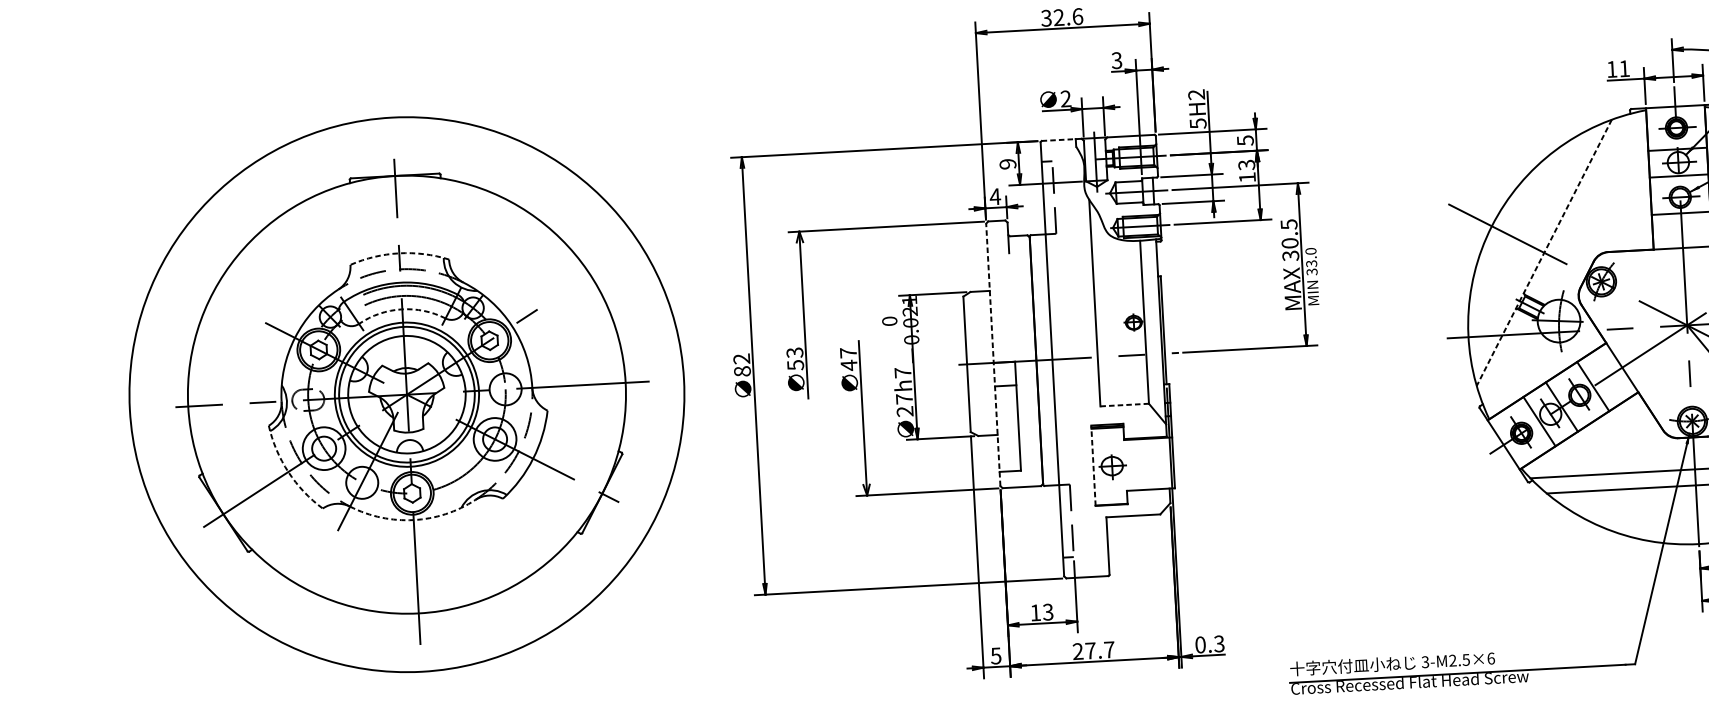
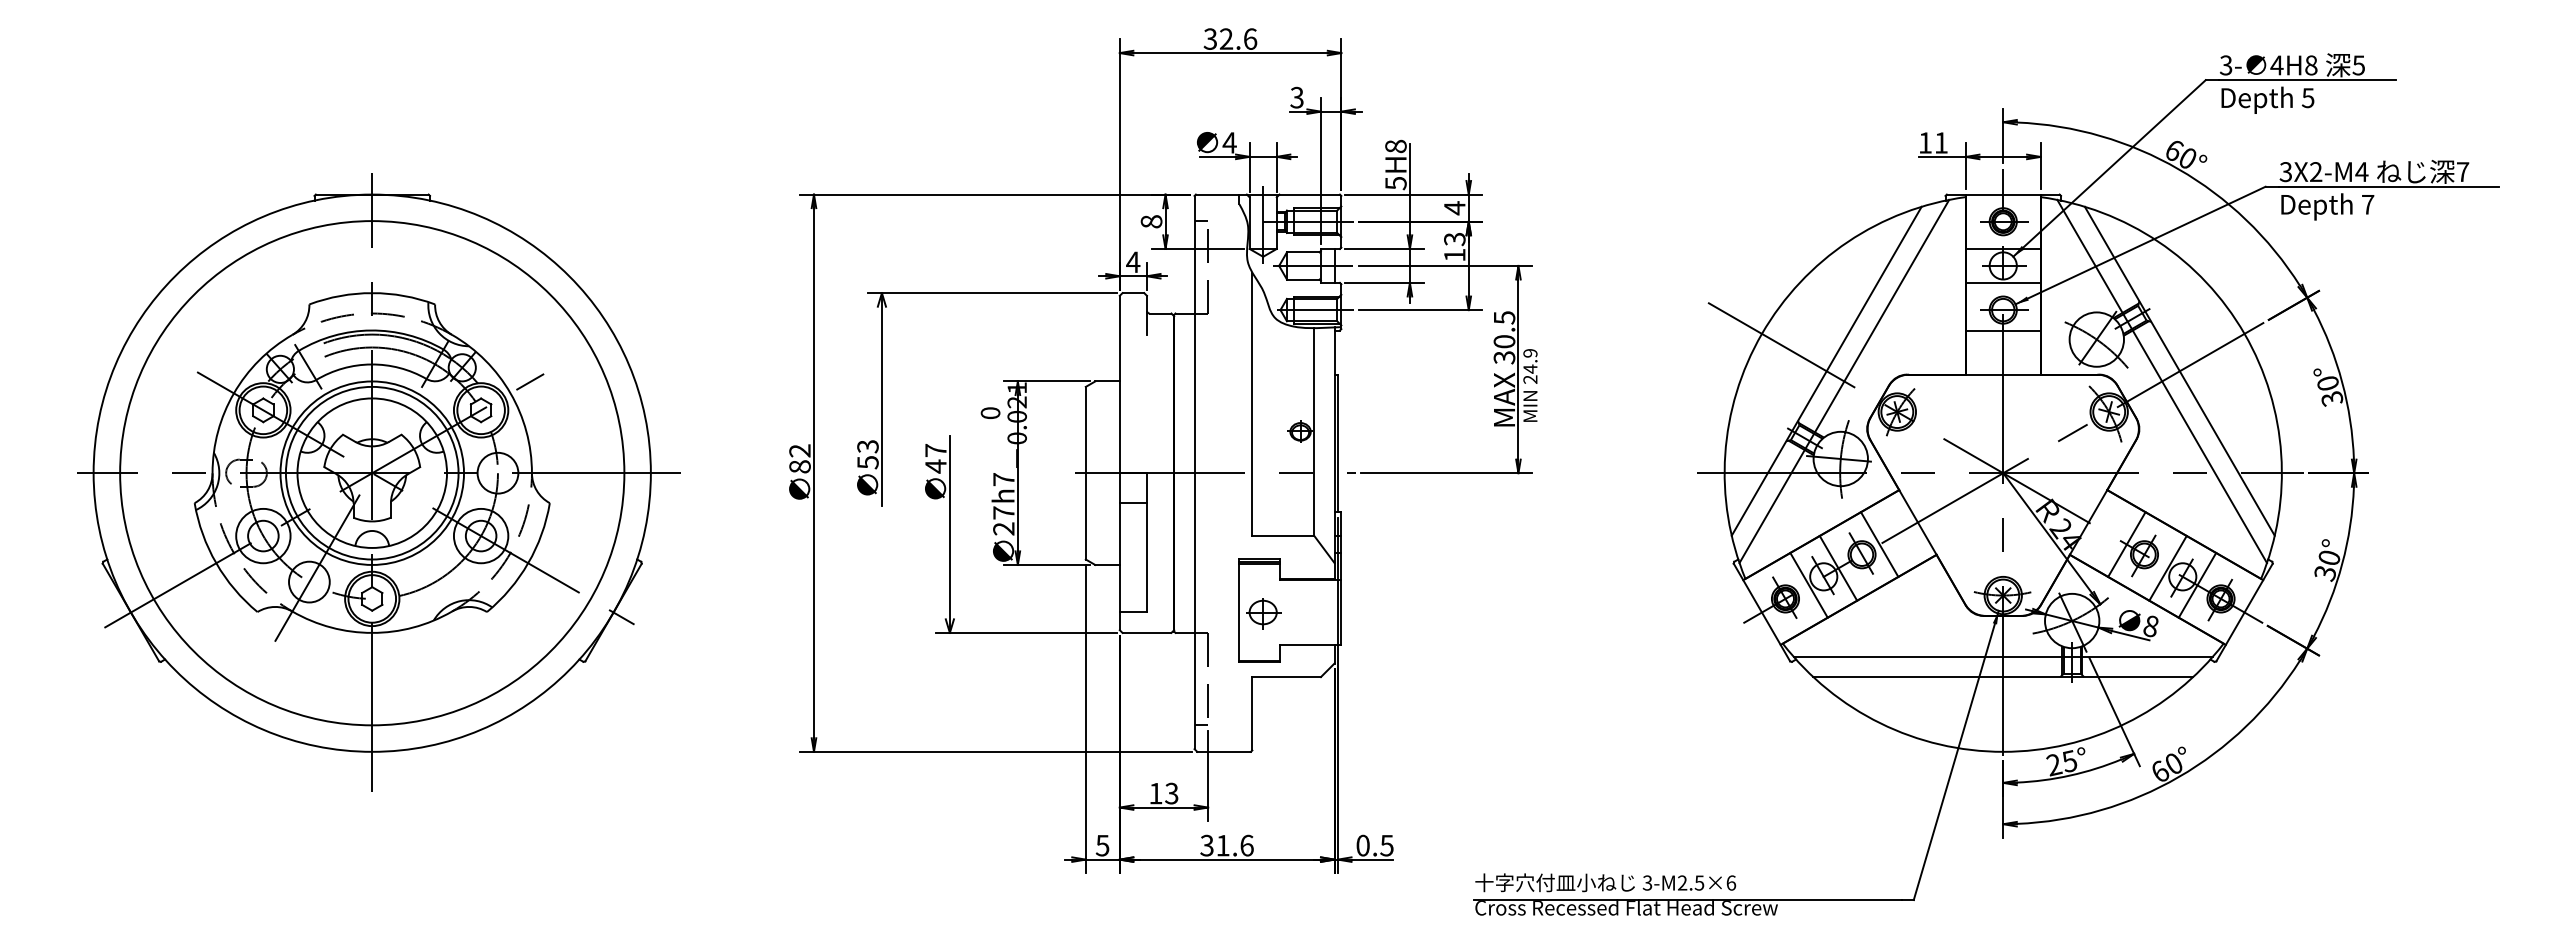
text: (1196, 94) -> (1395, 146), 5H2 -> 5H8
text: (1065, 98) -> (1229, 142), 2 -> 4
line: (1058, 139) -> (1217, 194), dashed -> solid
text: (1245, 140) -> (1454, 208), 5 -> 4
text: (1007, 163) -> (1151, 221), 9 -> 8
arc: (399, 253) -> (372, 293), dashed -> solid
line: (1544, 253) -> (1826, 371), dashed -> solid
line: (1558, 260) -> (1844, 381), added
text: (1311, 261) -> (1530, 366), 33.0 -> 24.9
arc: (401, 309) -> (371, 364), dashed -> solid
line: (993, 354) -> (1119, 462), dashed -> solid
circle: (407, 394) -> (372, 473), size x0.71
line: (1124, 404) -> (1283, 535), dashed -> solid
line: (1093, 465) -> (1239, 610), dashed -> solid
arc: (288, 472) -> (216, 563), dashed -> solid
arc: (413, 519) -> (372, 632), dashed -> solid
text: (1219, 642) -> (1387, 844), 0.3 -> 0.5
text: (1093, 650) -> (1226, 845), 27.7 -> 31.6

